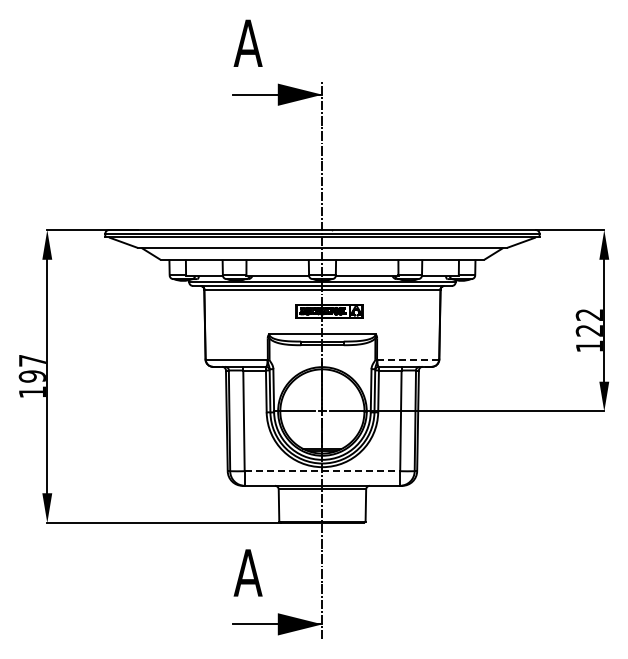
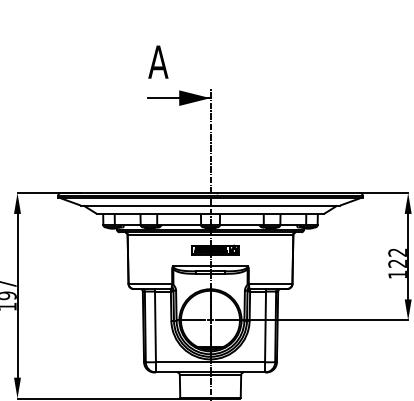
line: (408, 359) -> (270, 283), dashed -> solid
line: (322, 471) -> (210, 362), dashed -> solid

